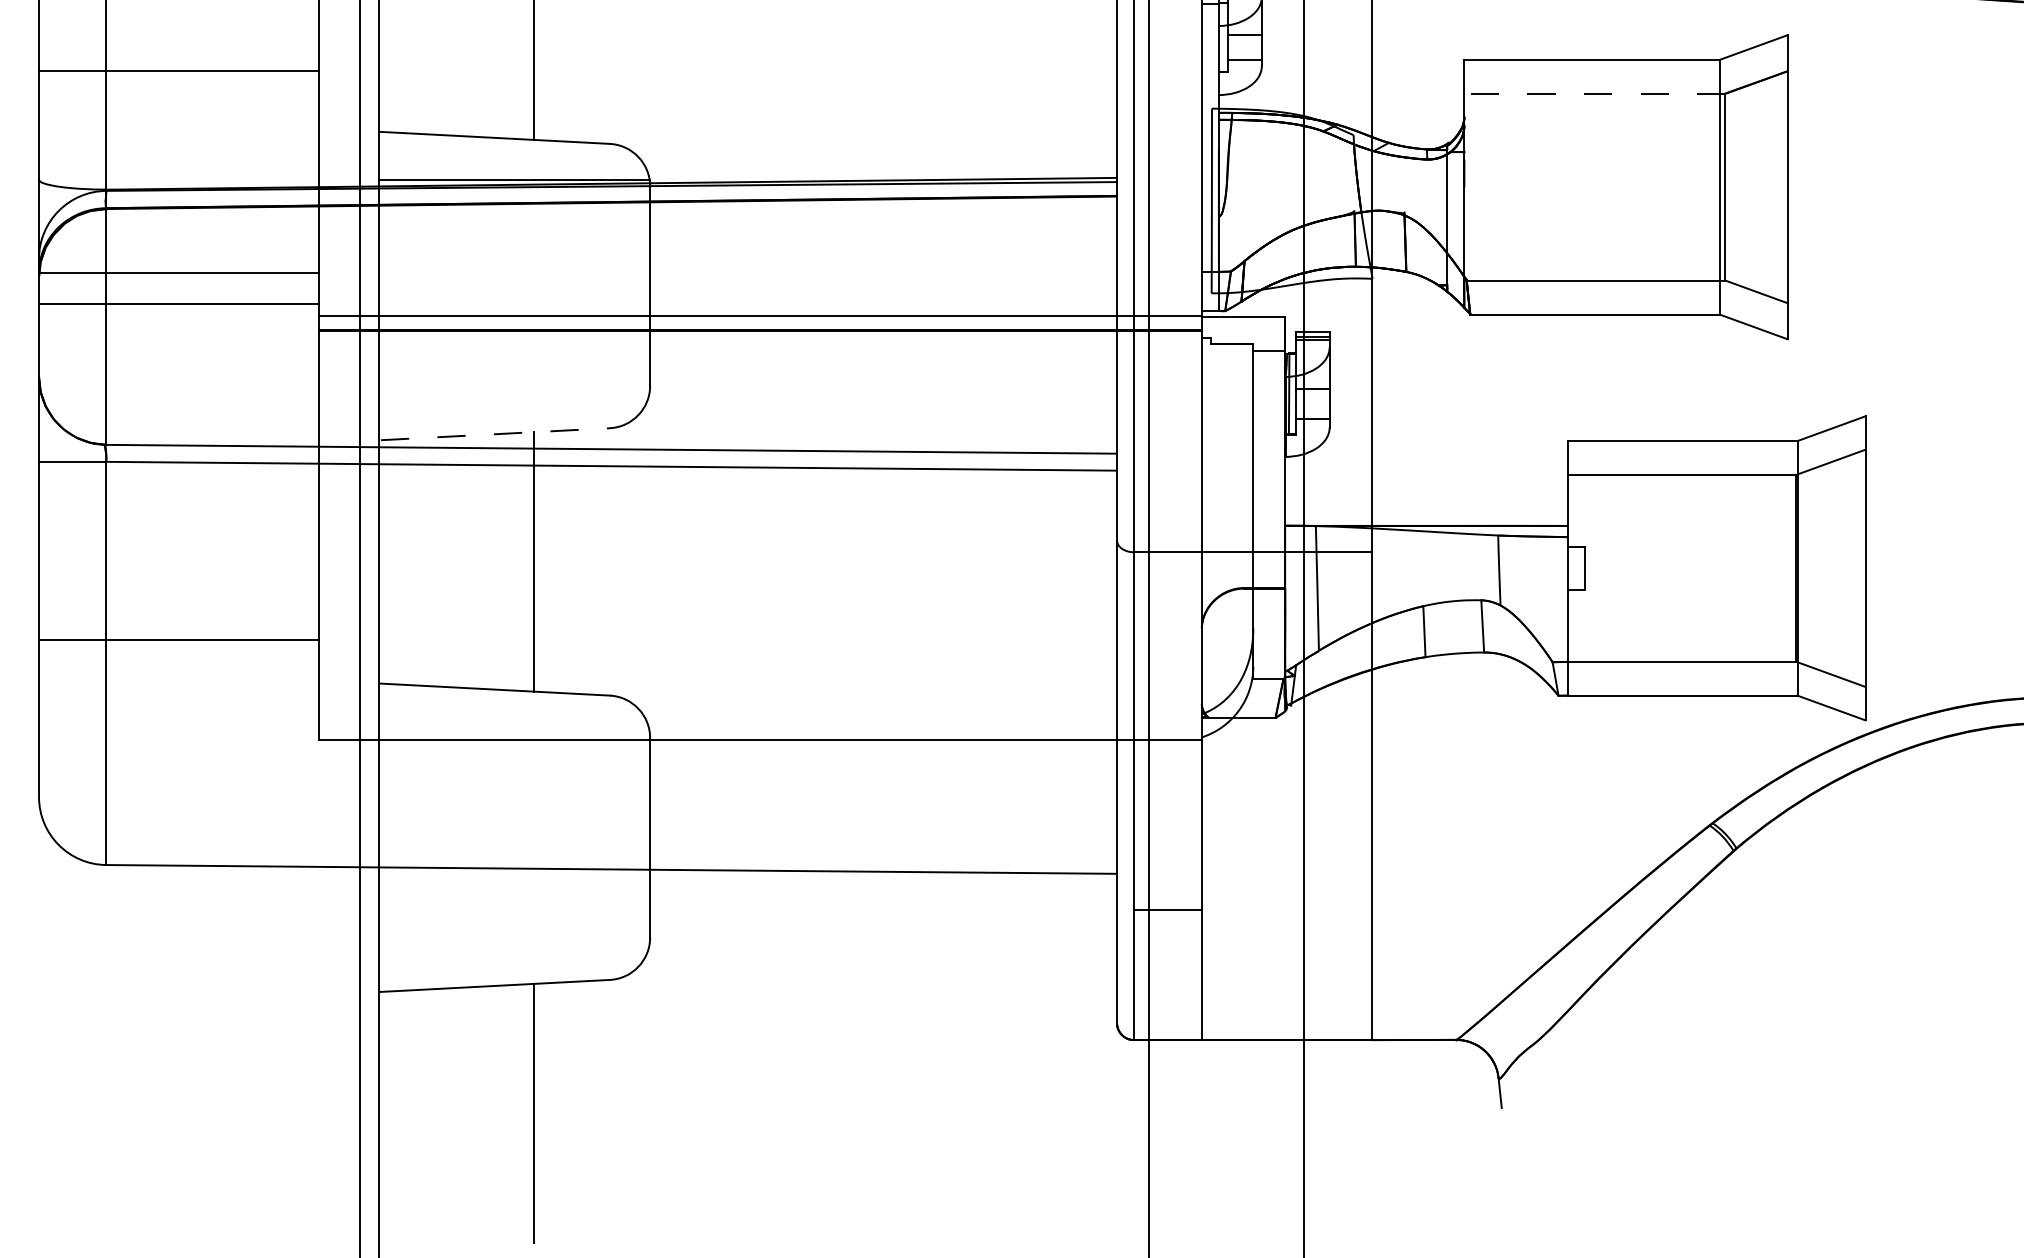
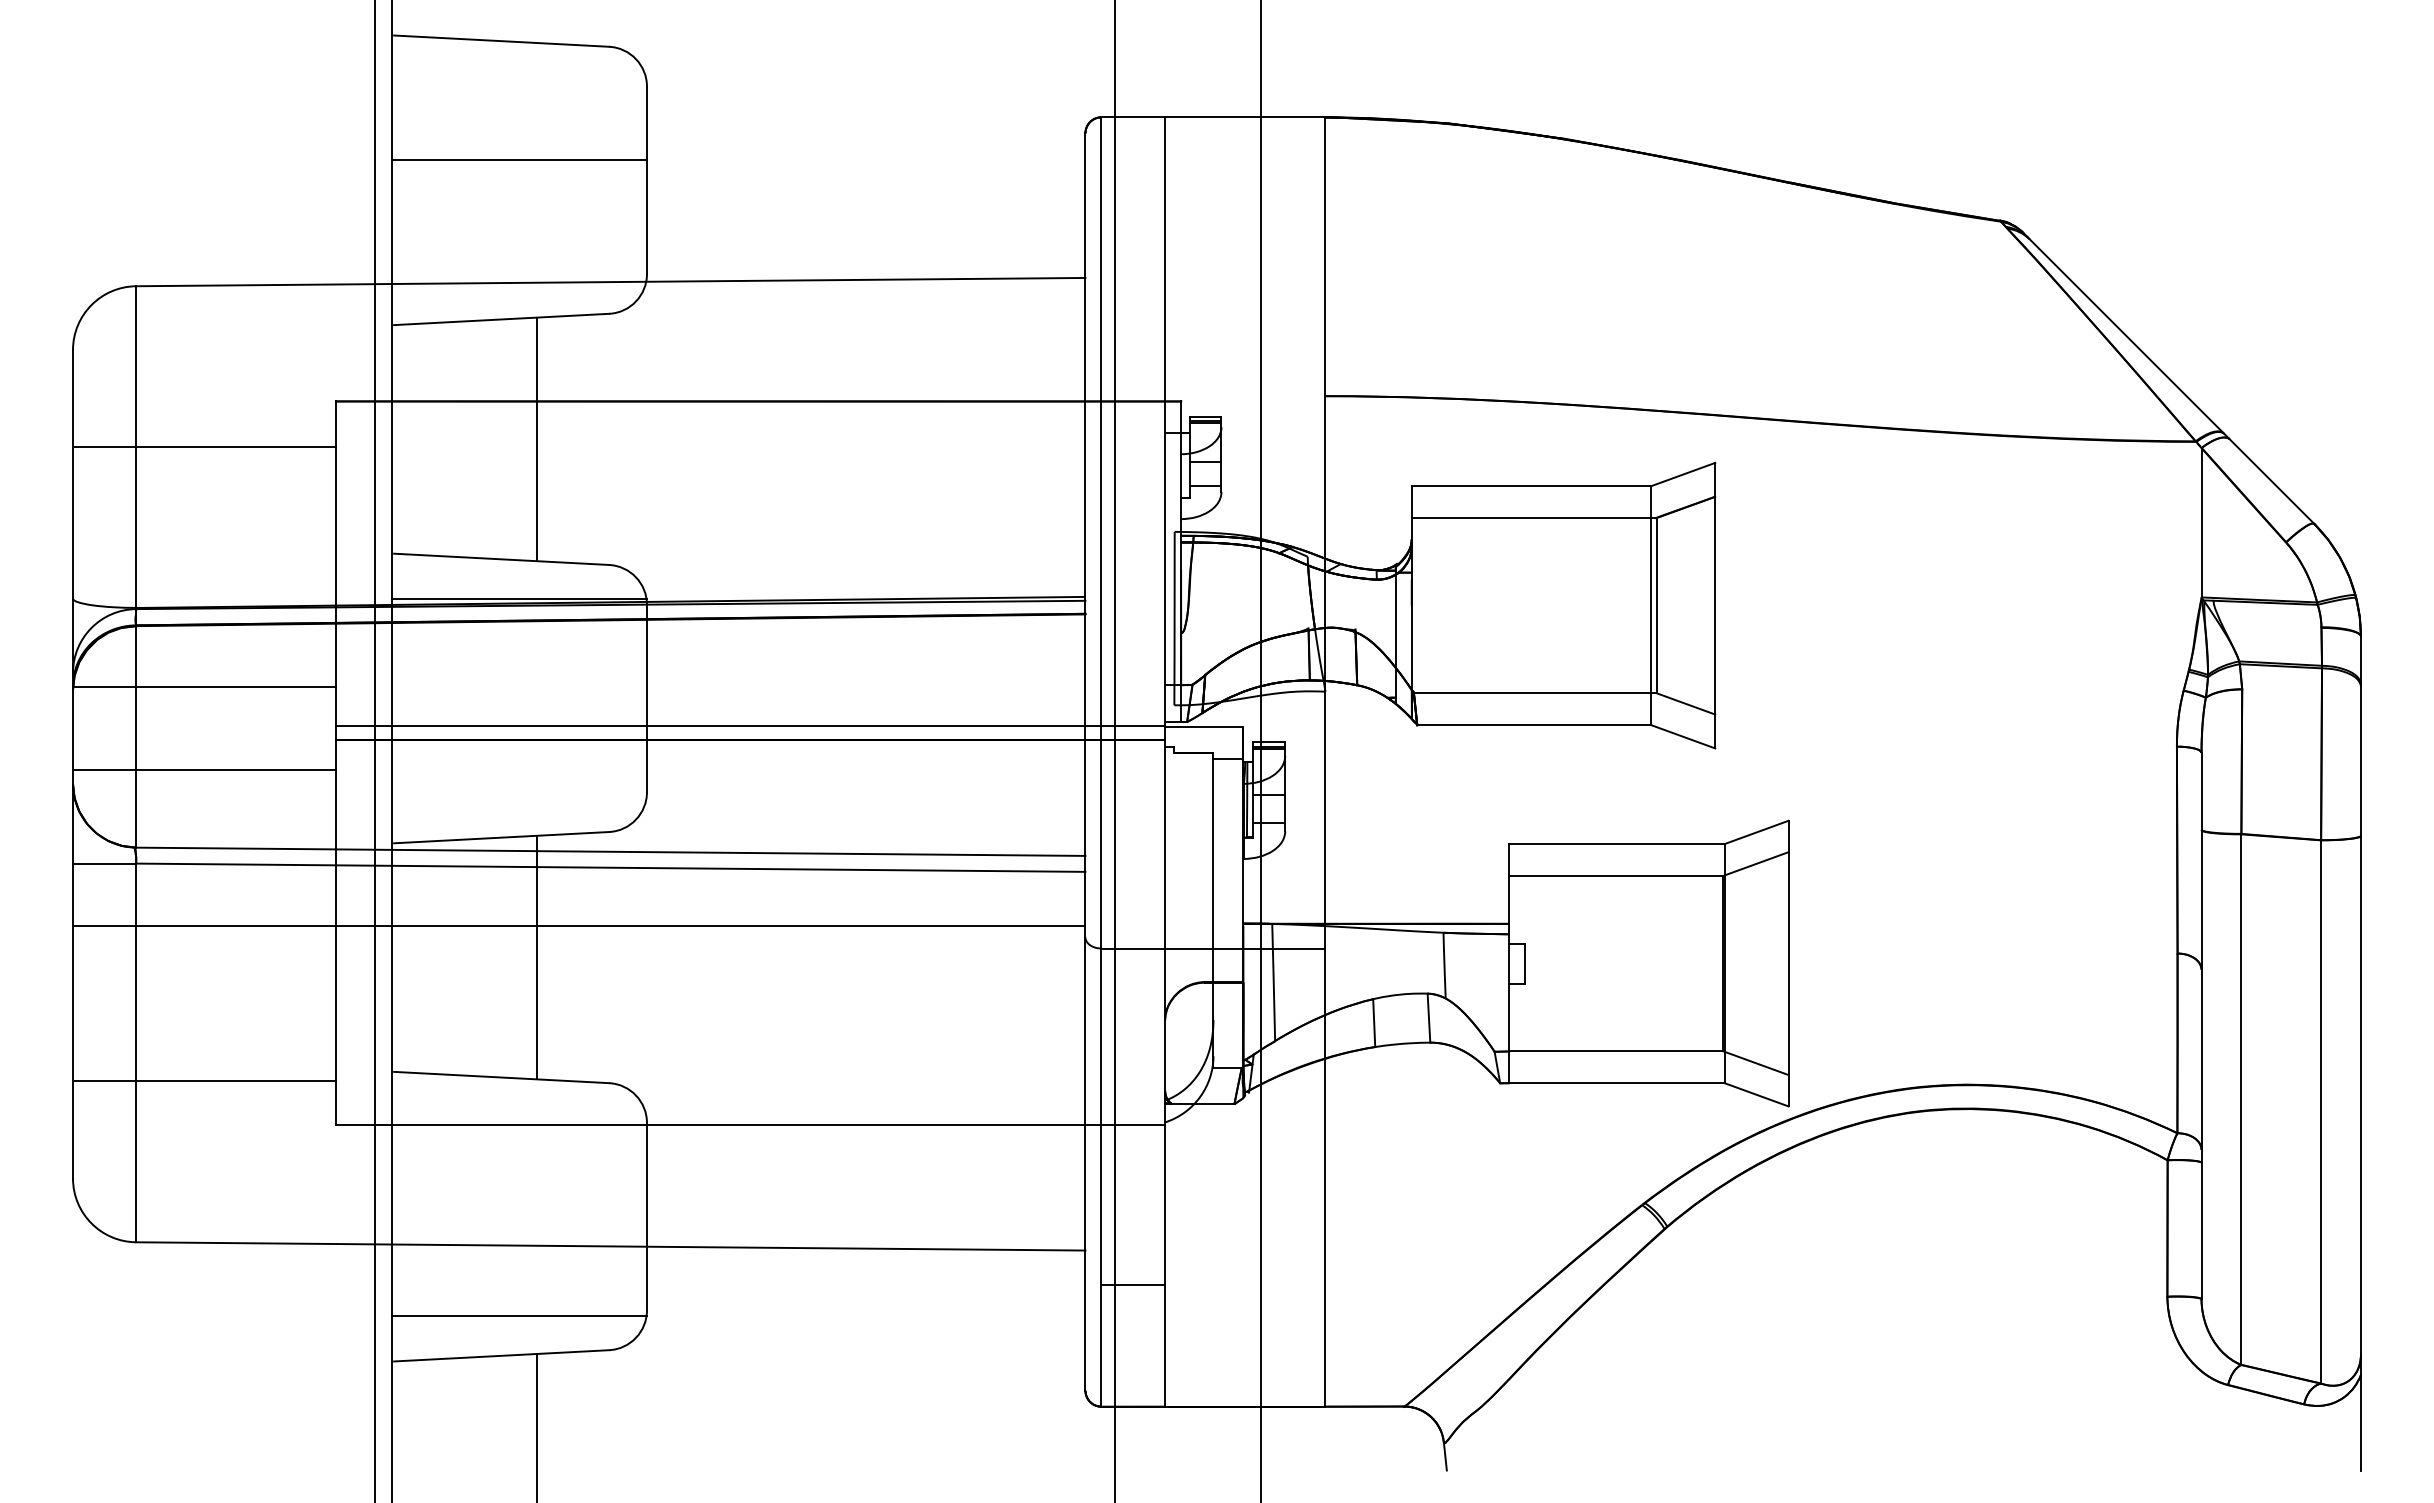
line: (179, 71) -> (204, 447), moved
line: (1595, 93) -> (1534, 517), dashed -> solid
line: (179, 304) -> (204, 770), moved
line: (495, 434) -> (501, 837), dashed -> solid
line: (578, 527) -> (579, 925), added
line: (179, 640) -> (204, 1081), moved
line: (513, 944) -> (518, 1316), added

